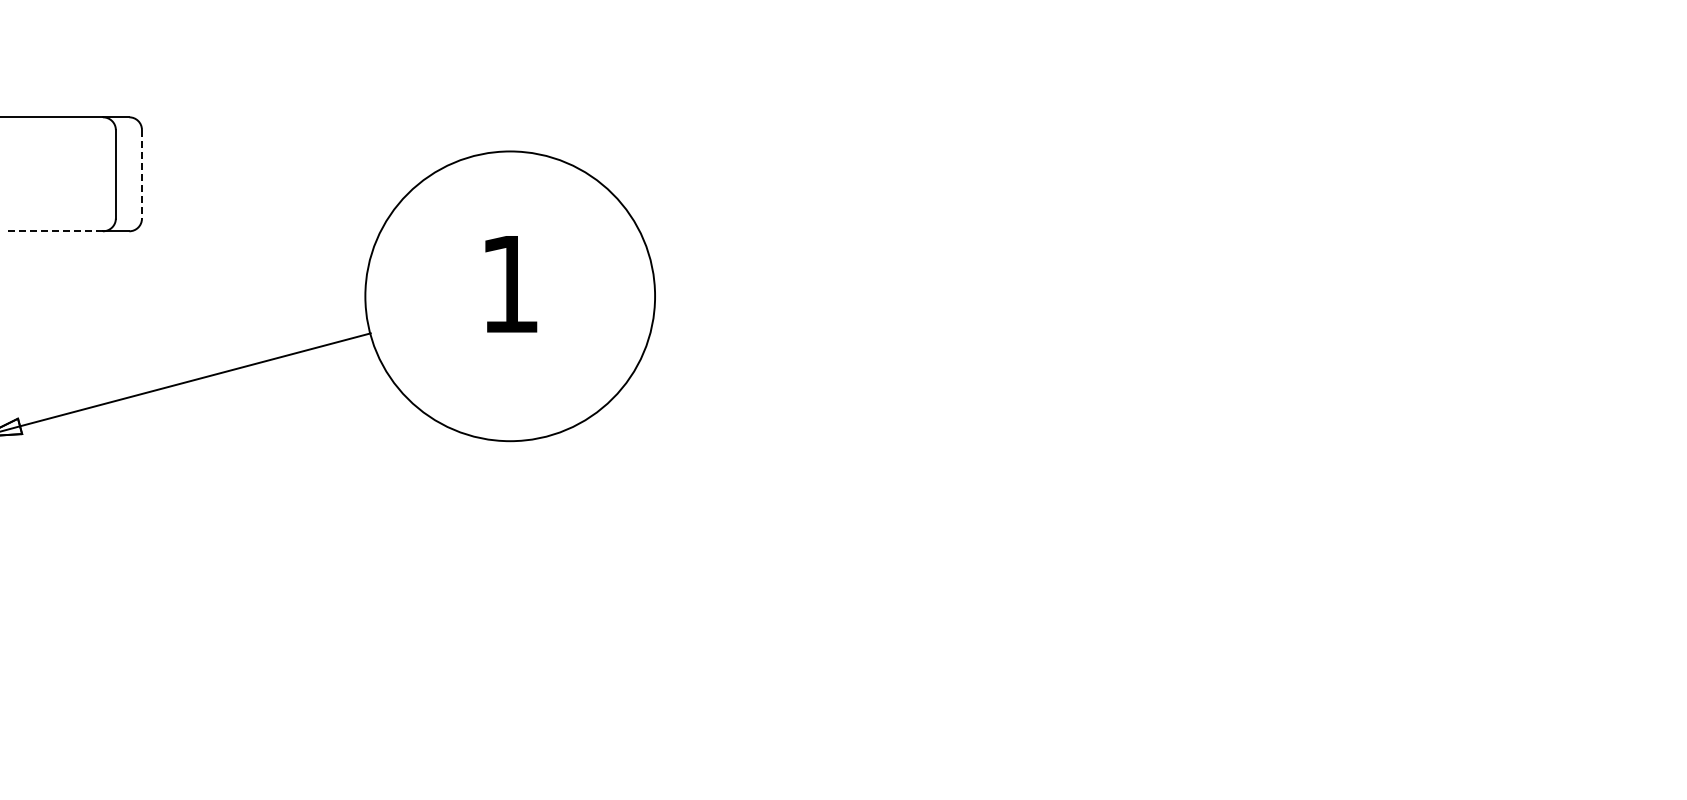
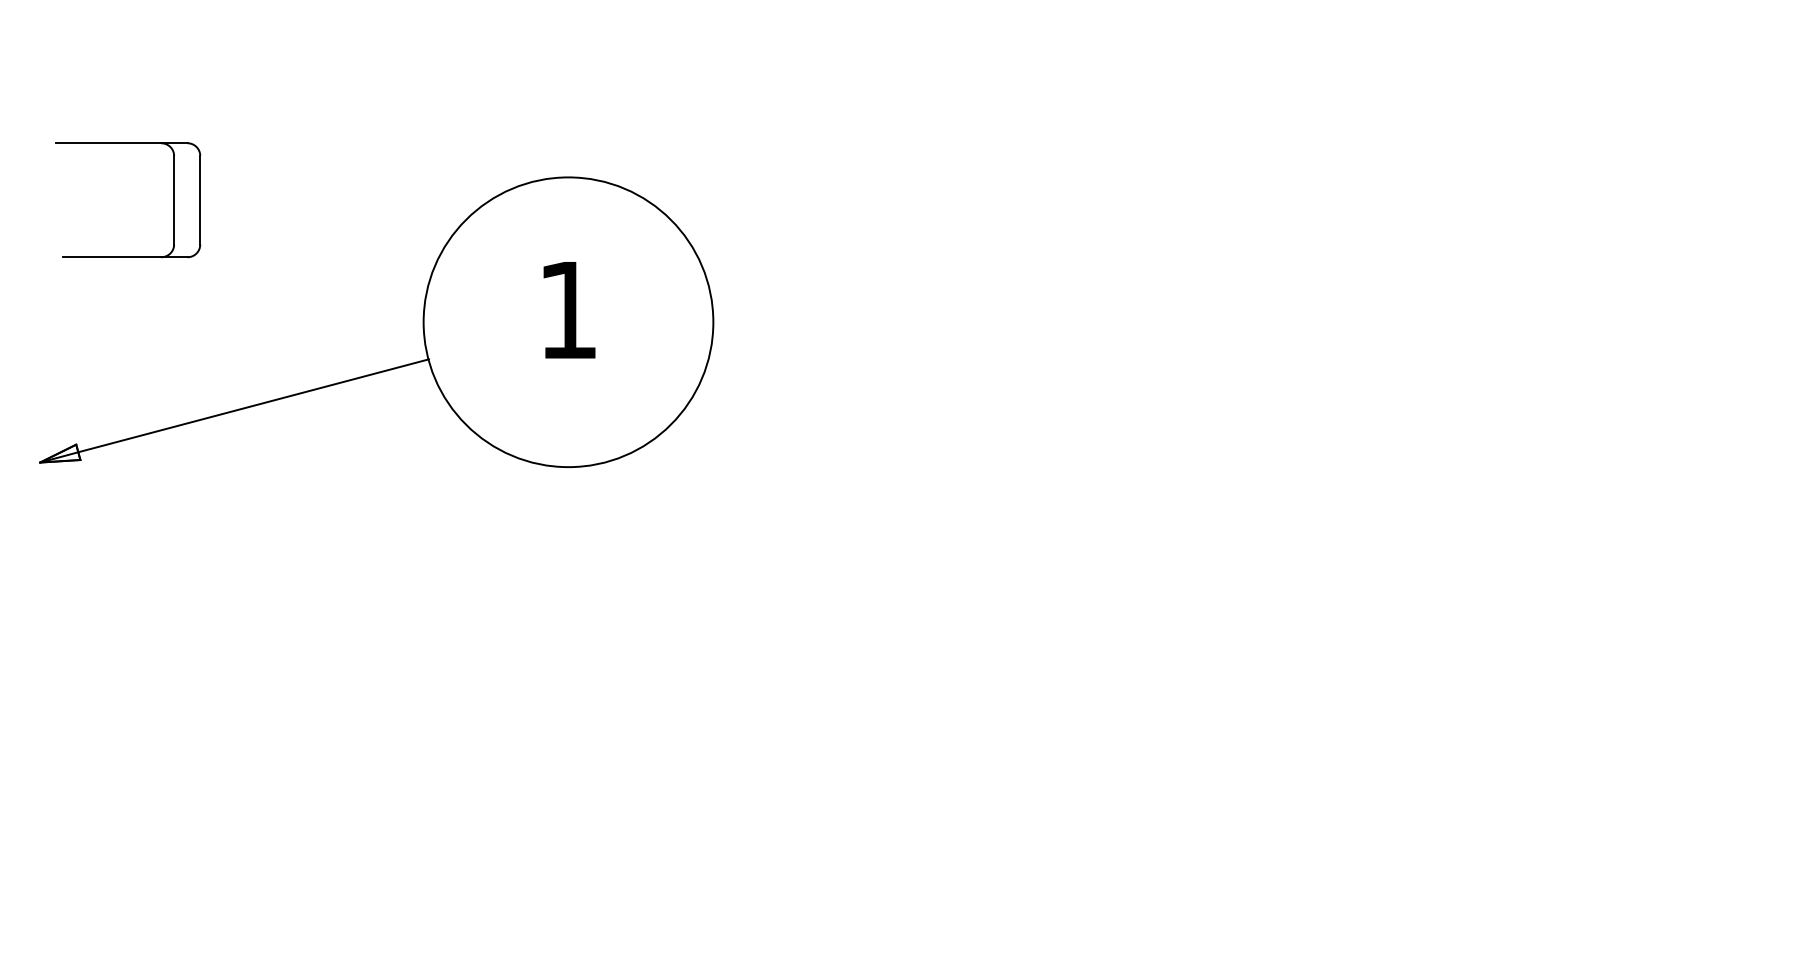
line: (142, 174) -> (200, 200), dashed -> solid
line: (53, 231) -> (111, 257), dashed -> solid

